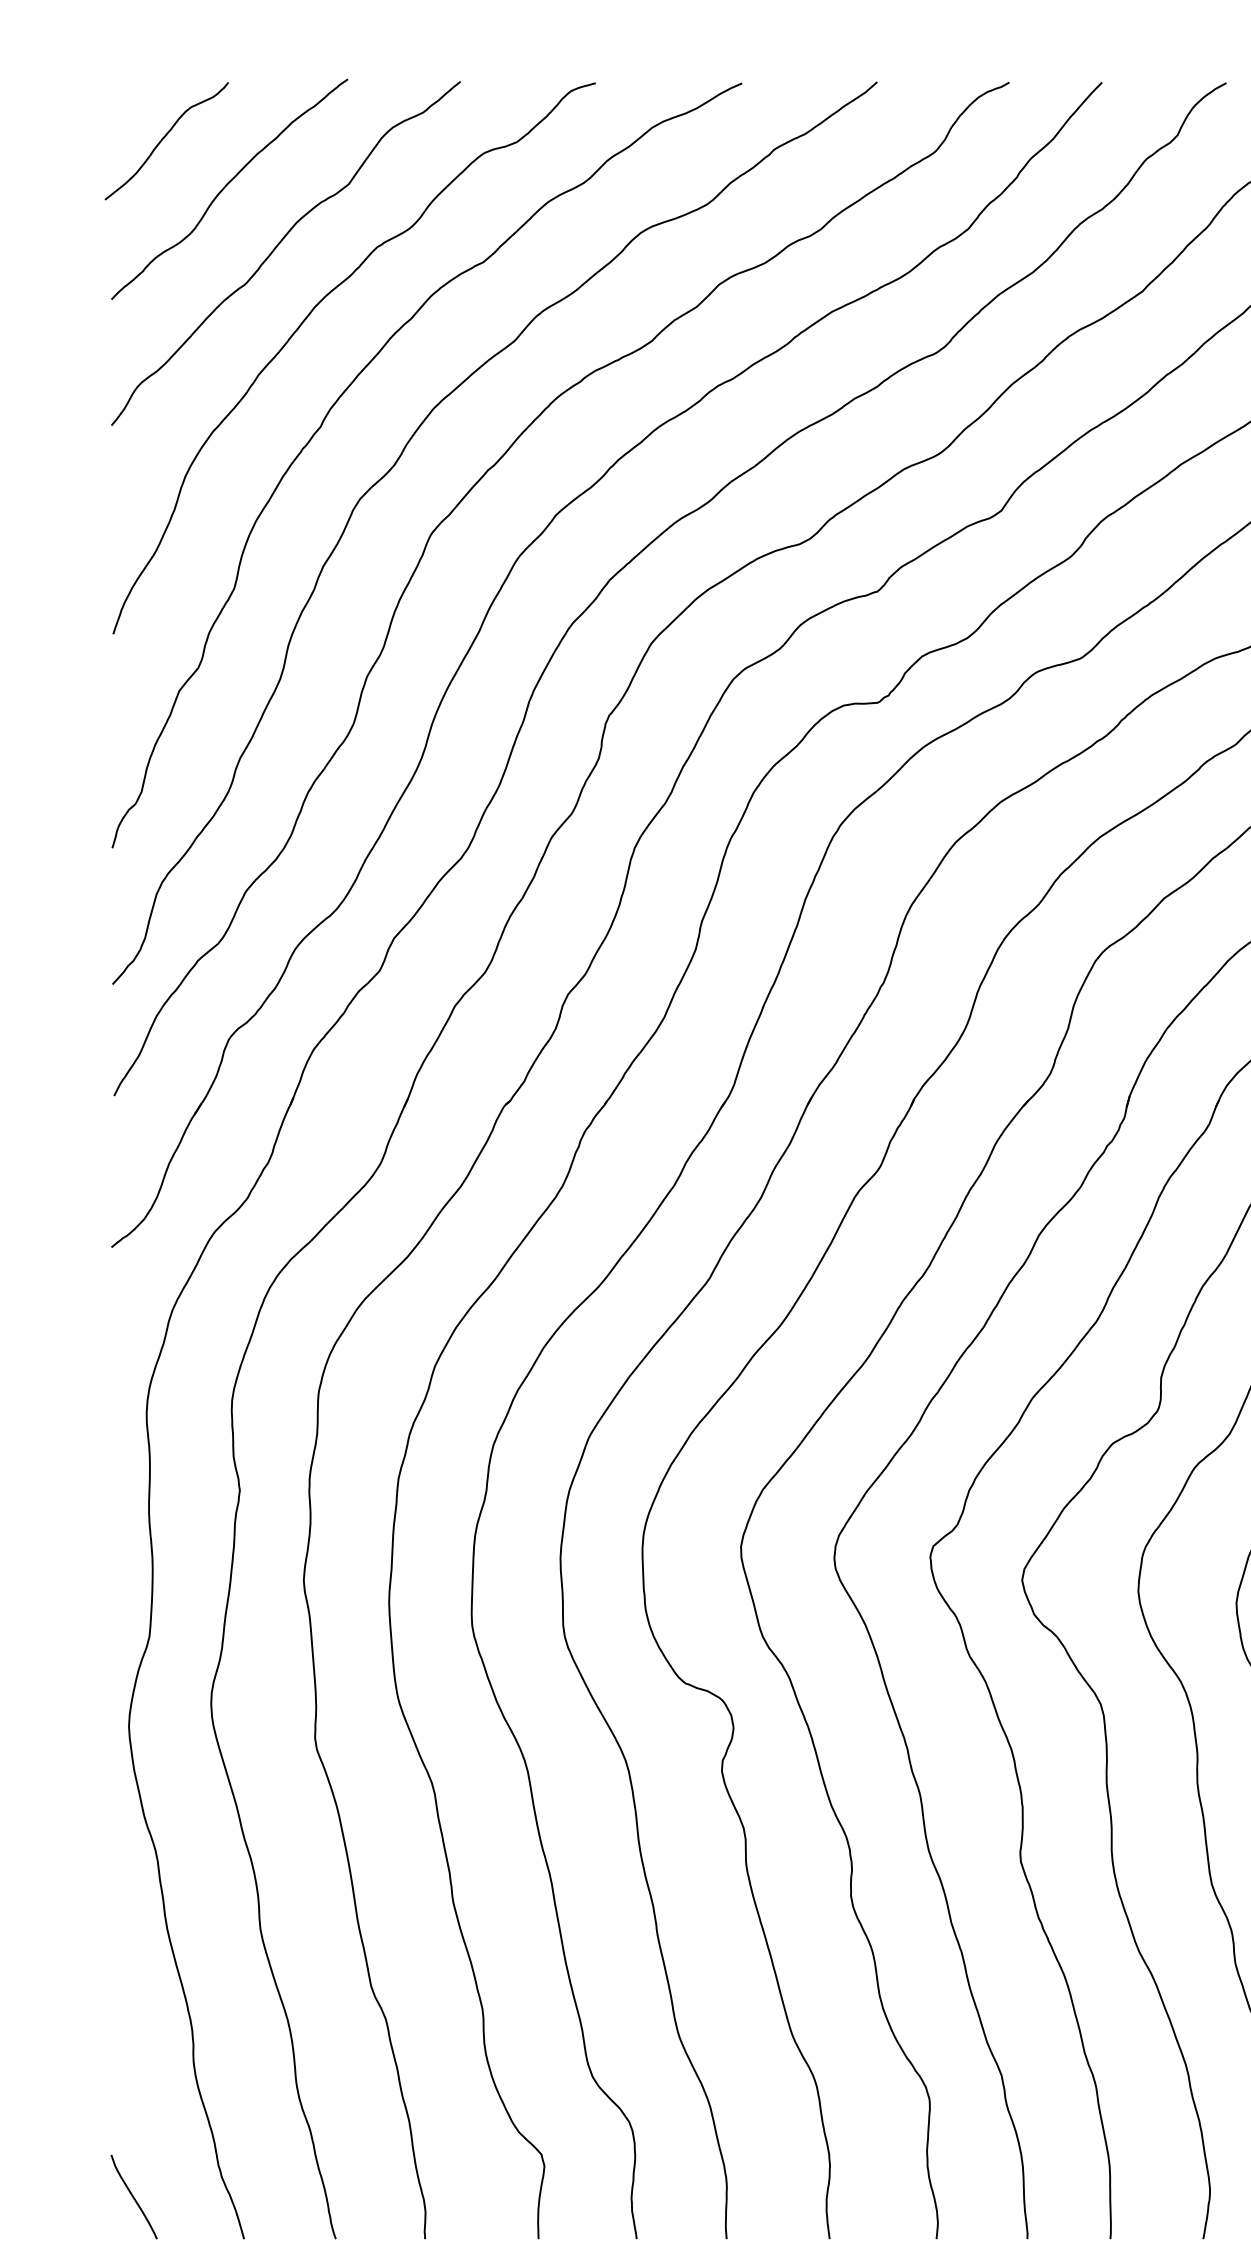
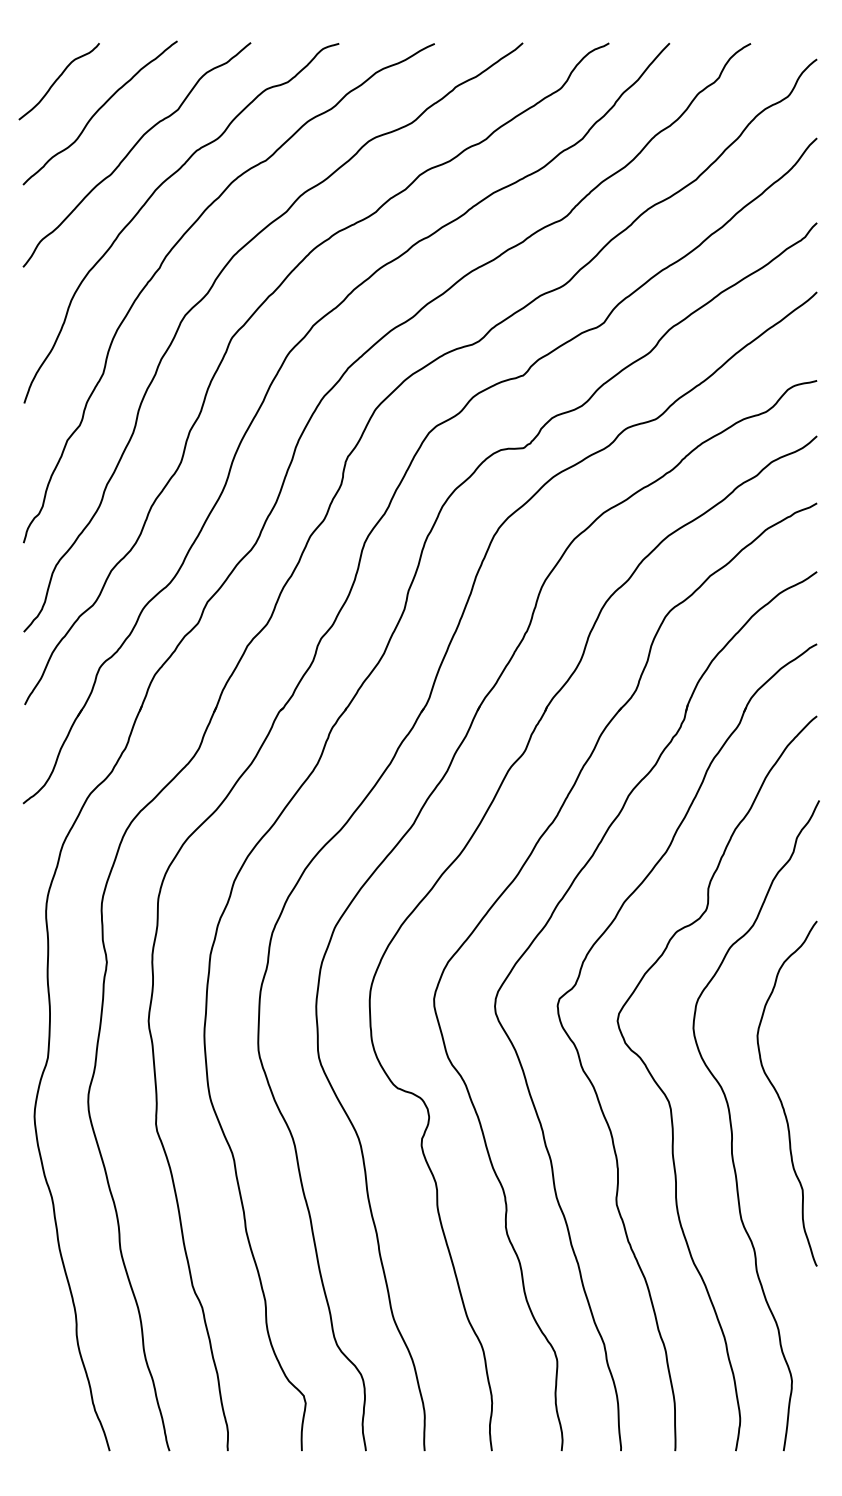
curve: (133, 2196) -> (37, 1423), removed

